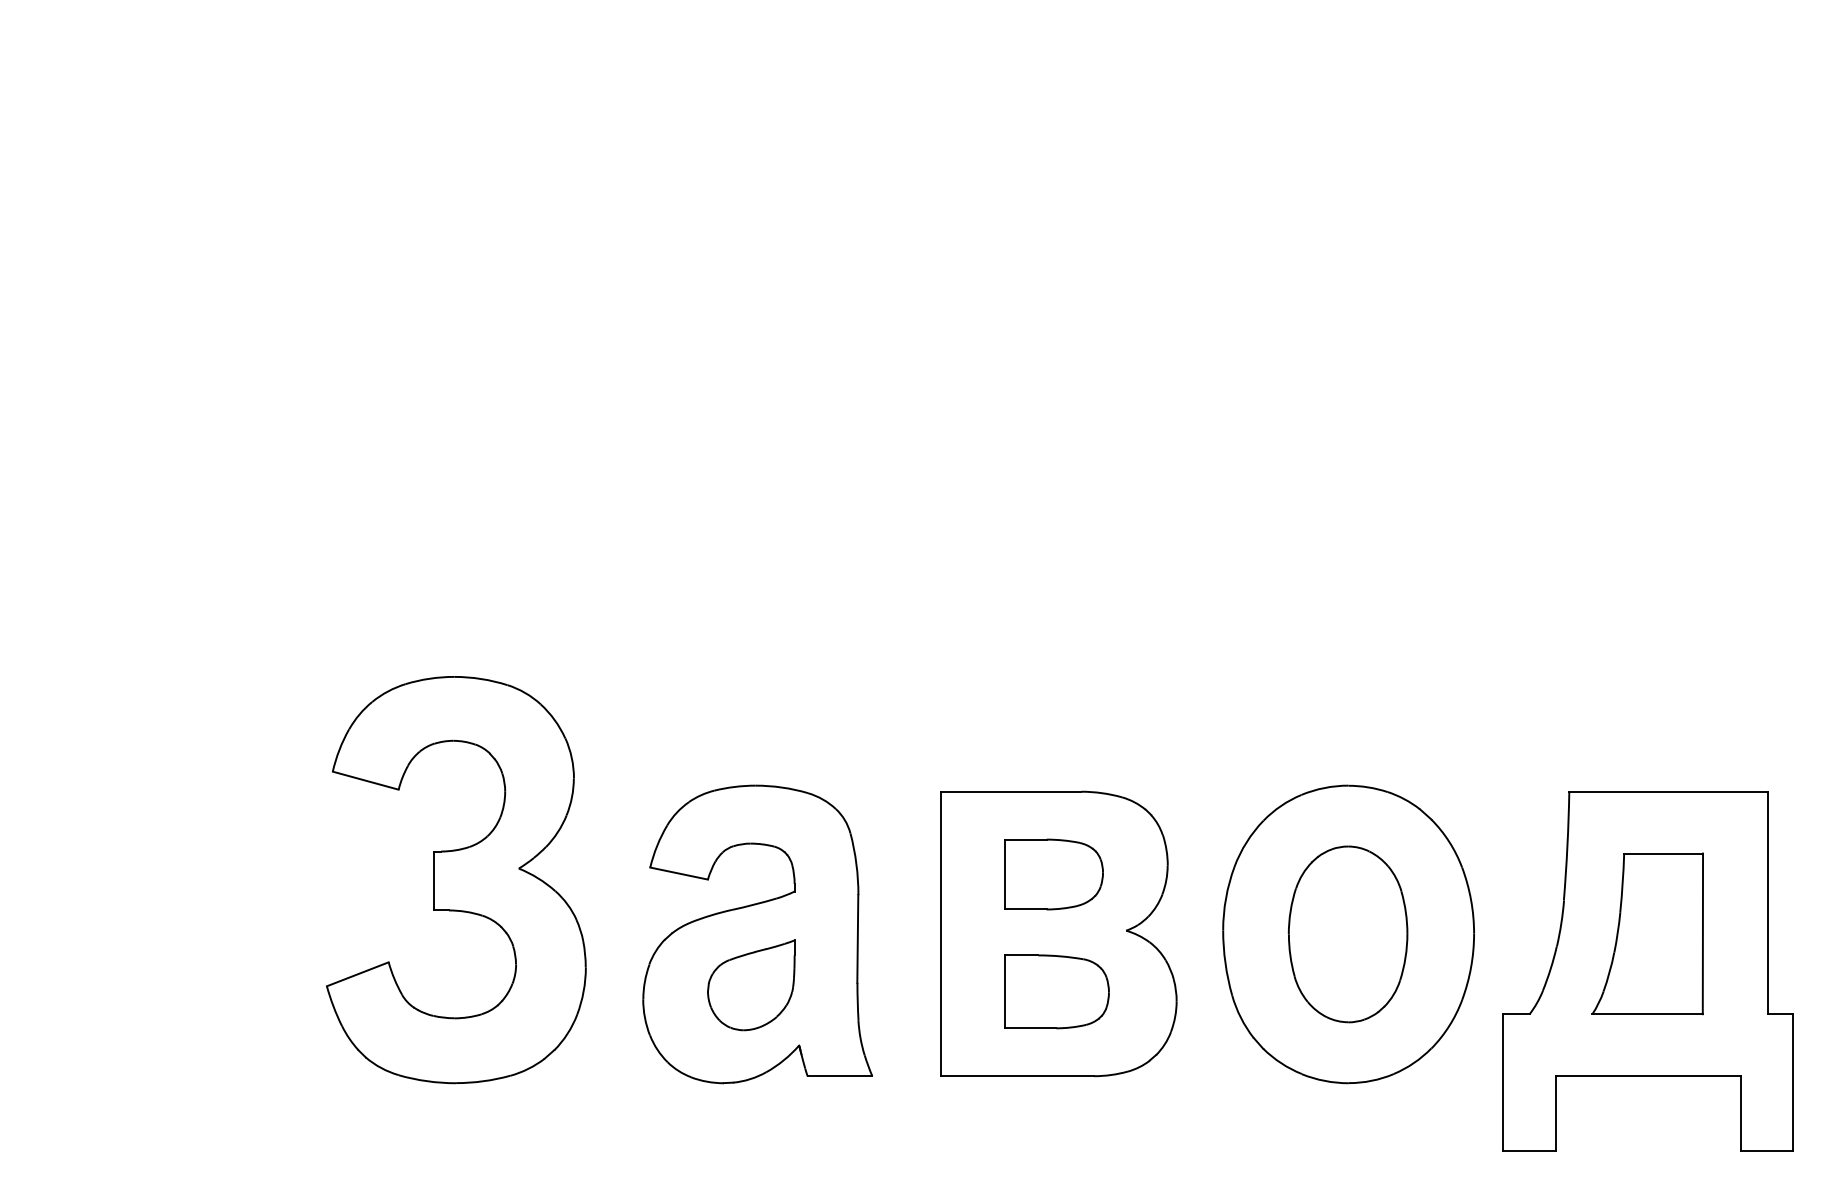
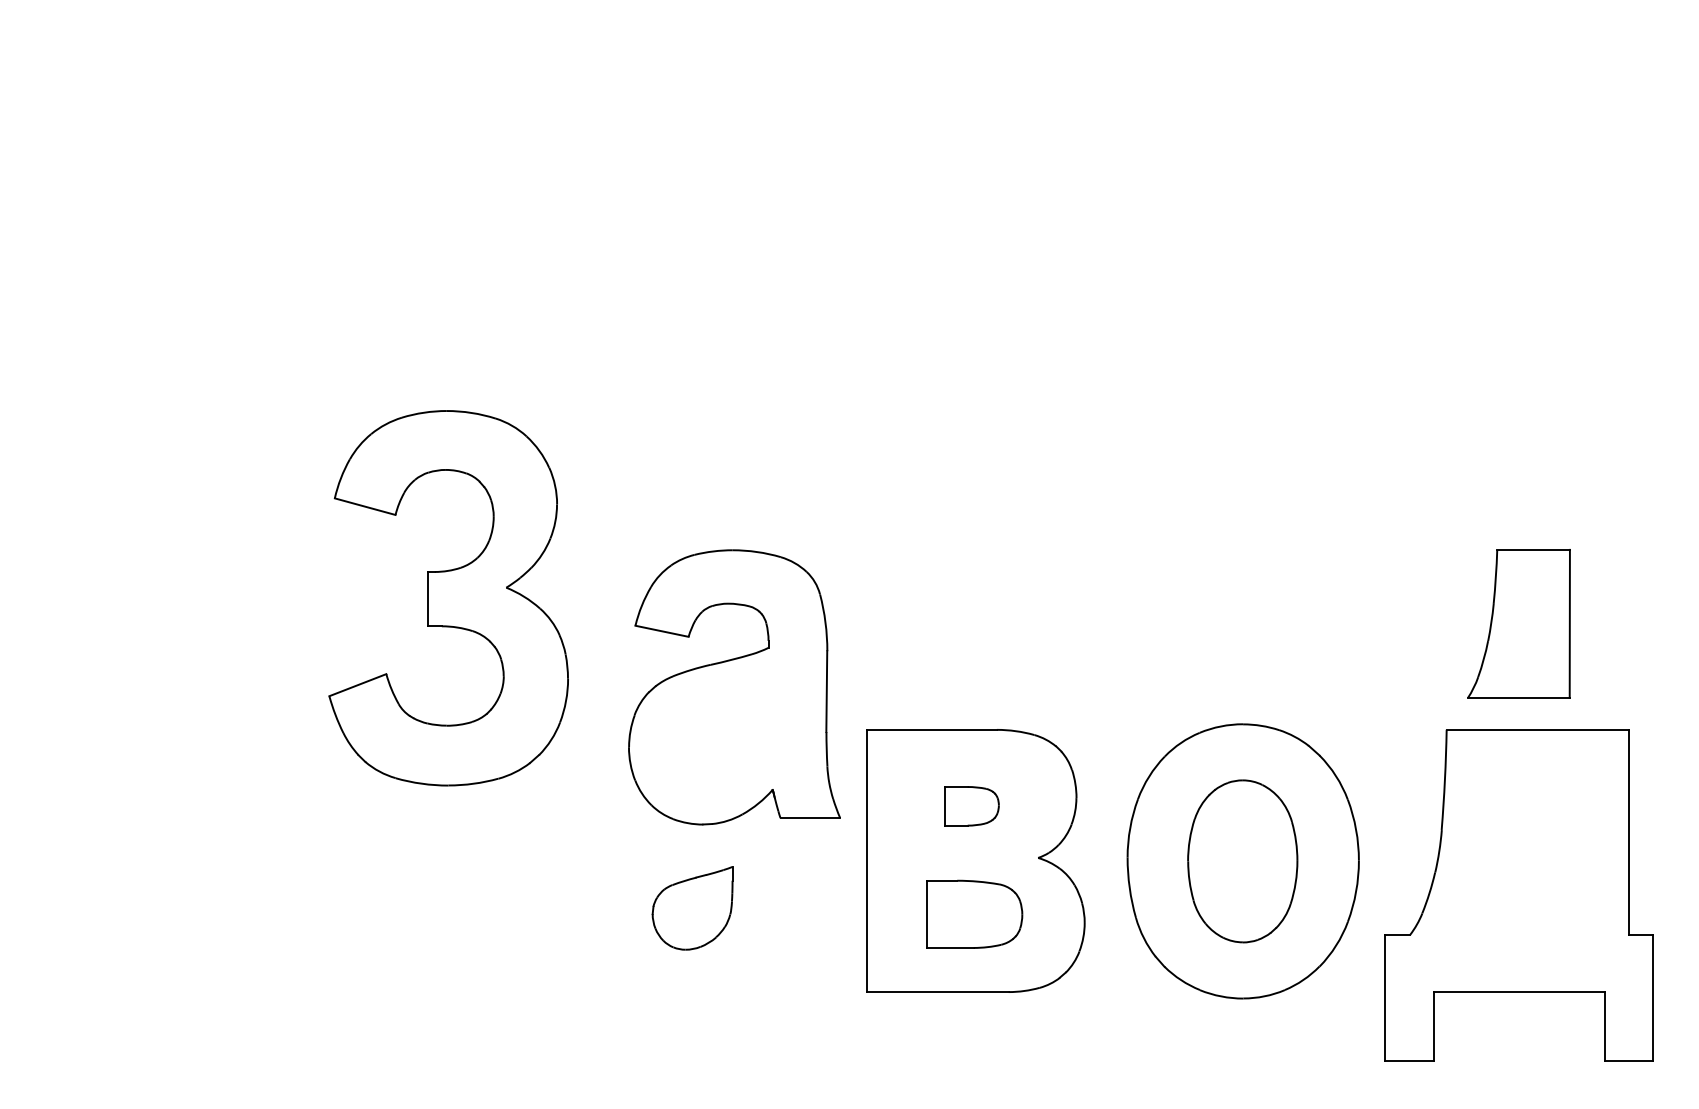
part: (1053, 874) -> (971, 806), size x0.6
part: (456, 880) -> (448, 598), moved
part: (1647, 933) -> (1518, 623), moved
part: (757, 934) -> (734, 687), moved

